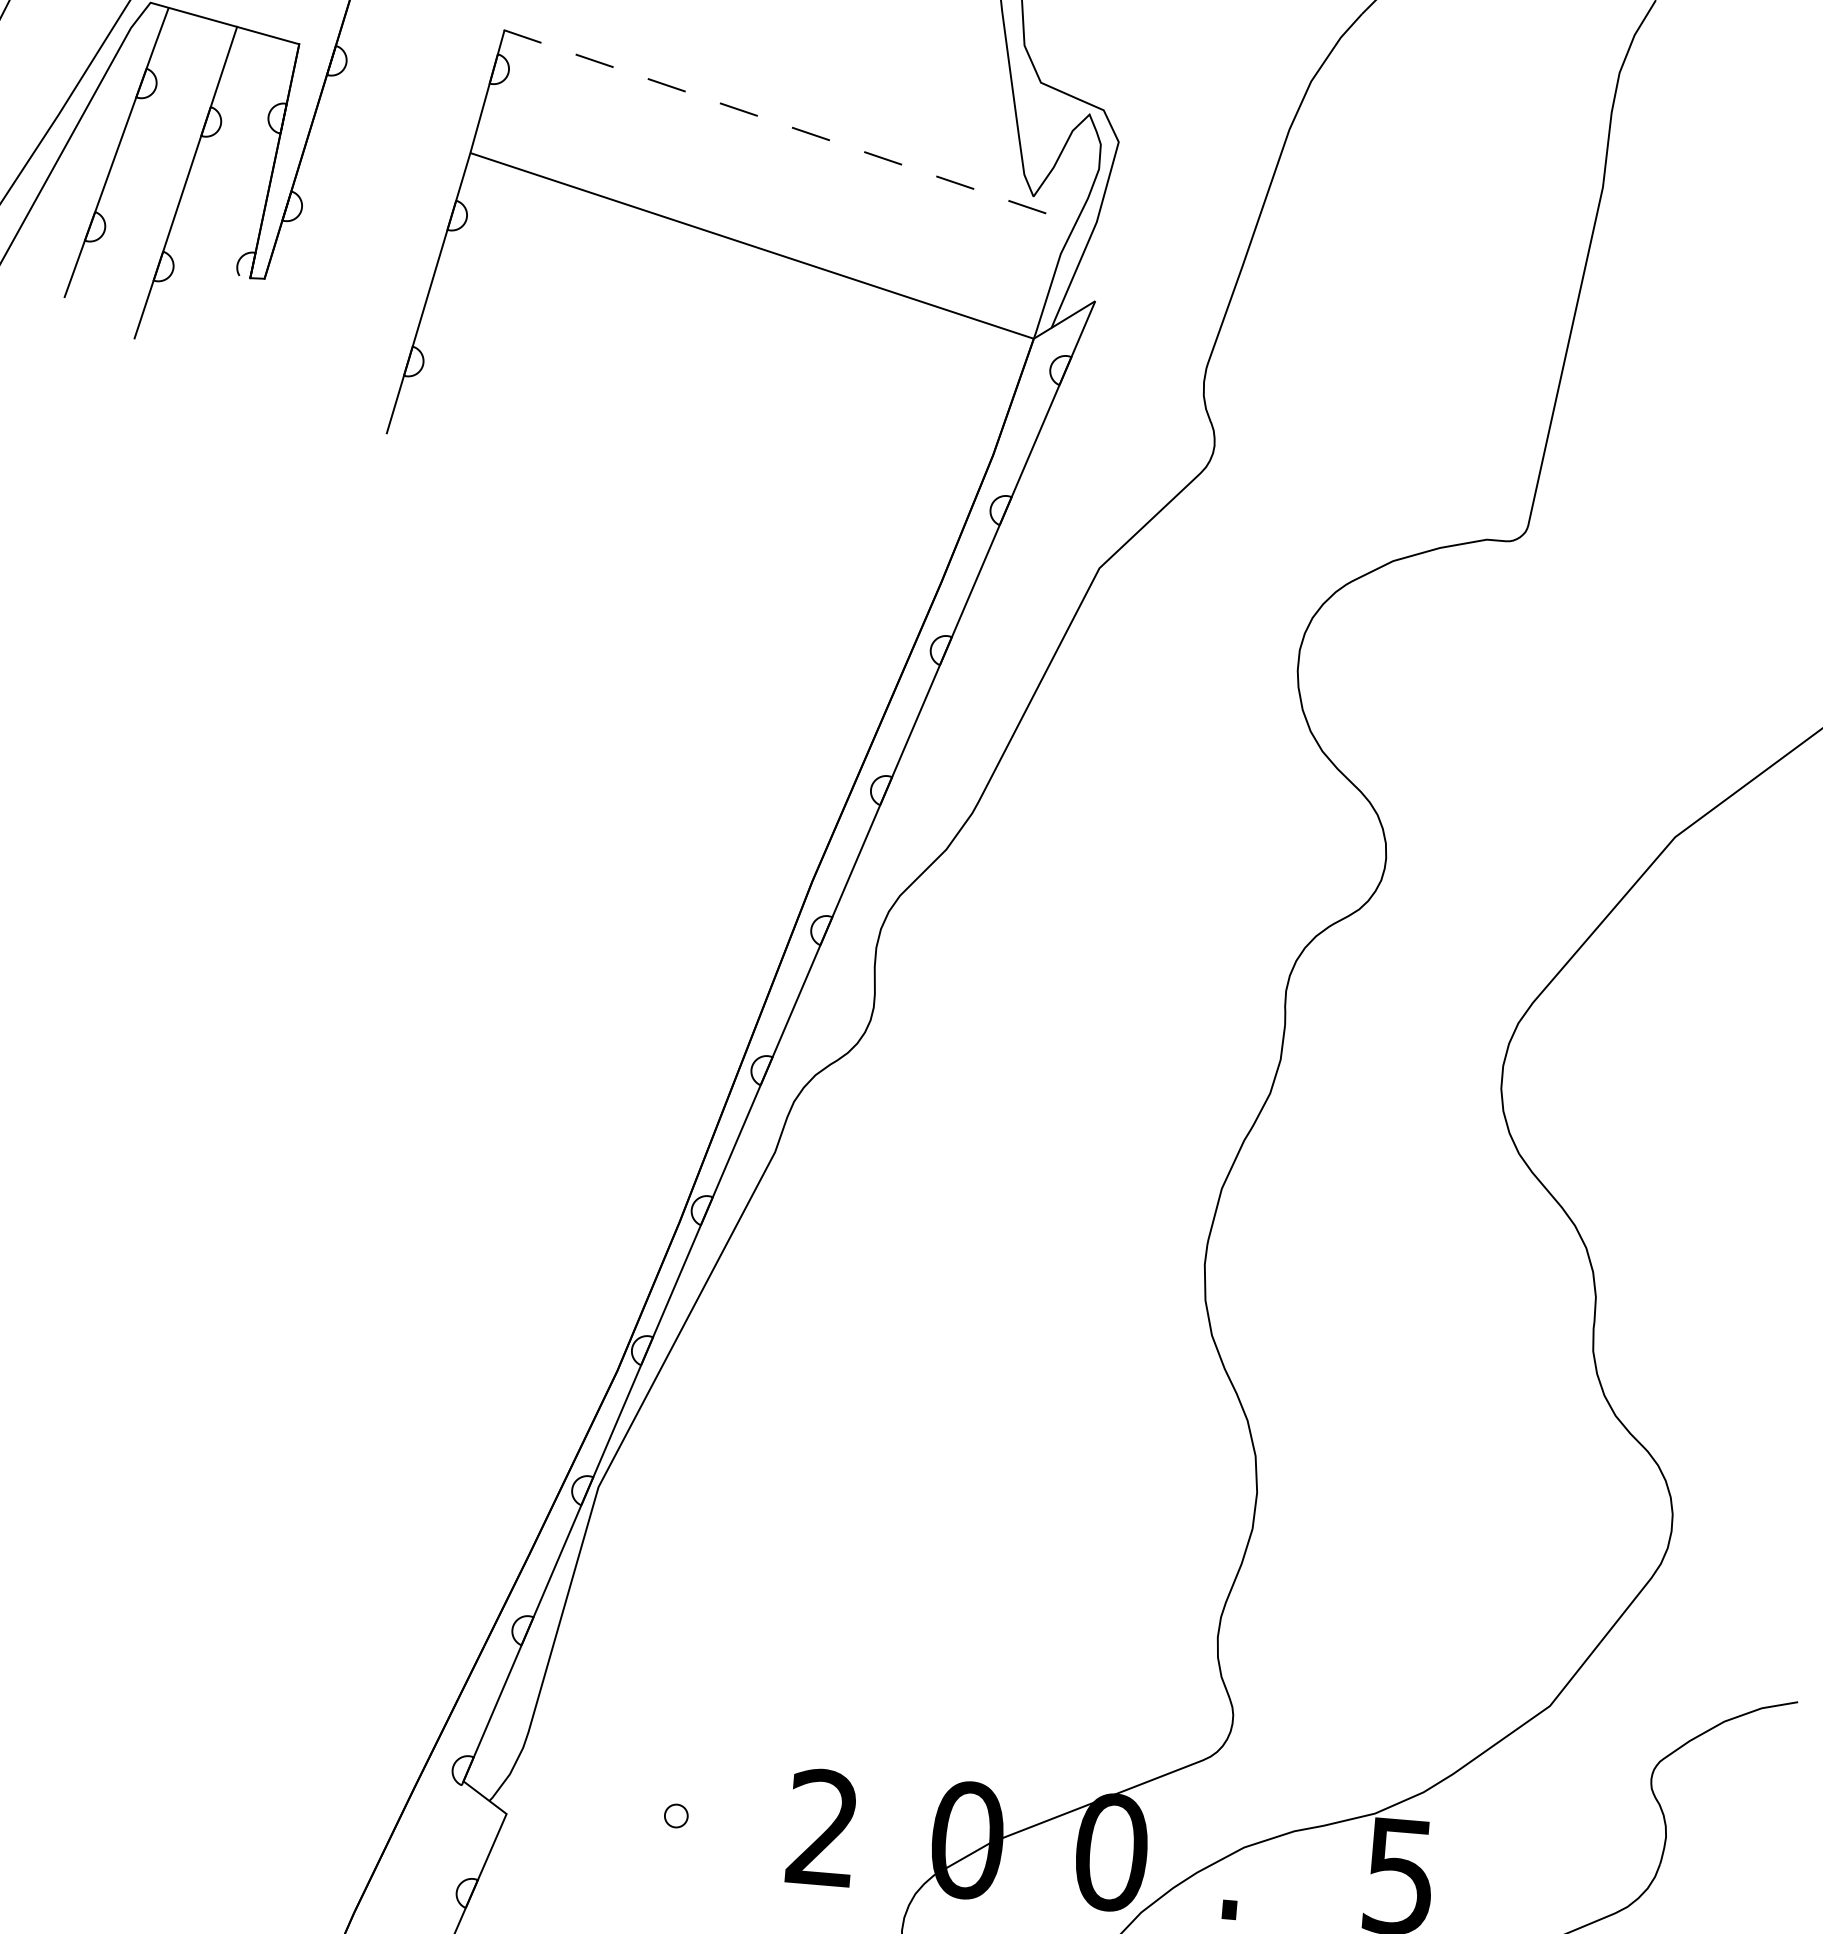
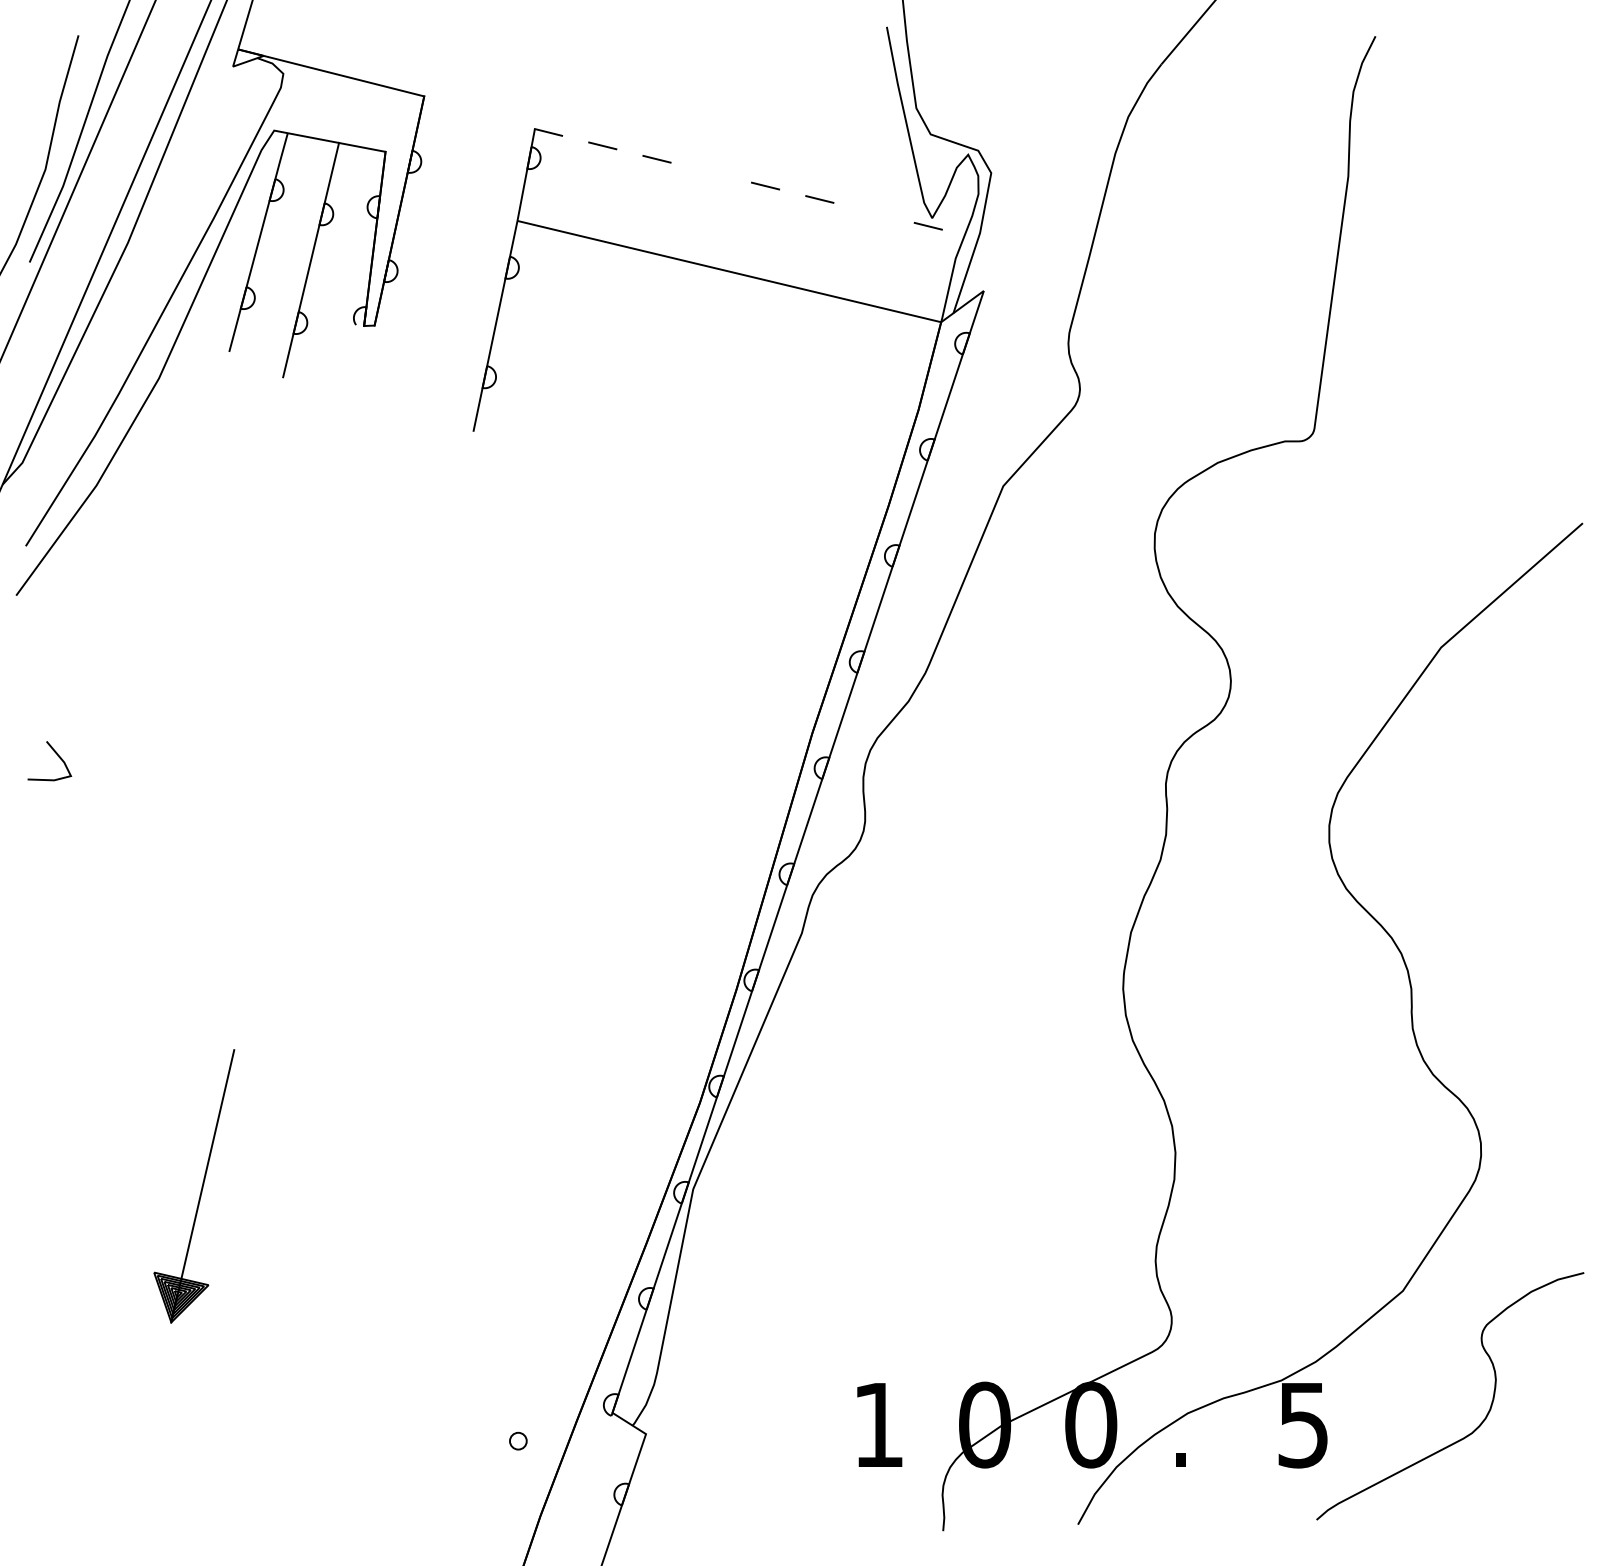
line: (737, 109) -> (710, 172), removed
line: (954, 182) -> (873, 212), removed
circle: (676, 1815) -> (518, 1440), moved
text: (821, 1825) -> (877, 1423), 2 -> 1

